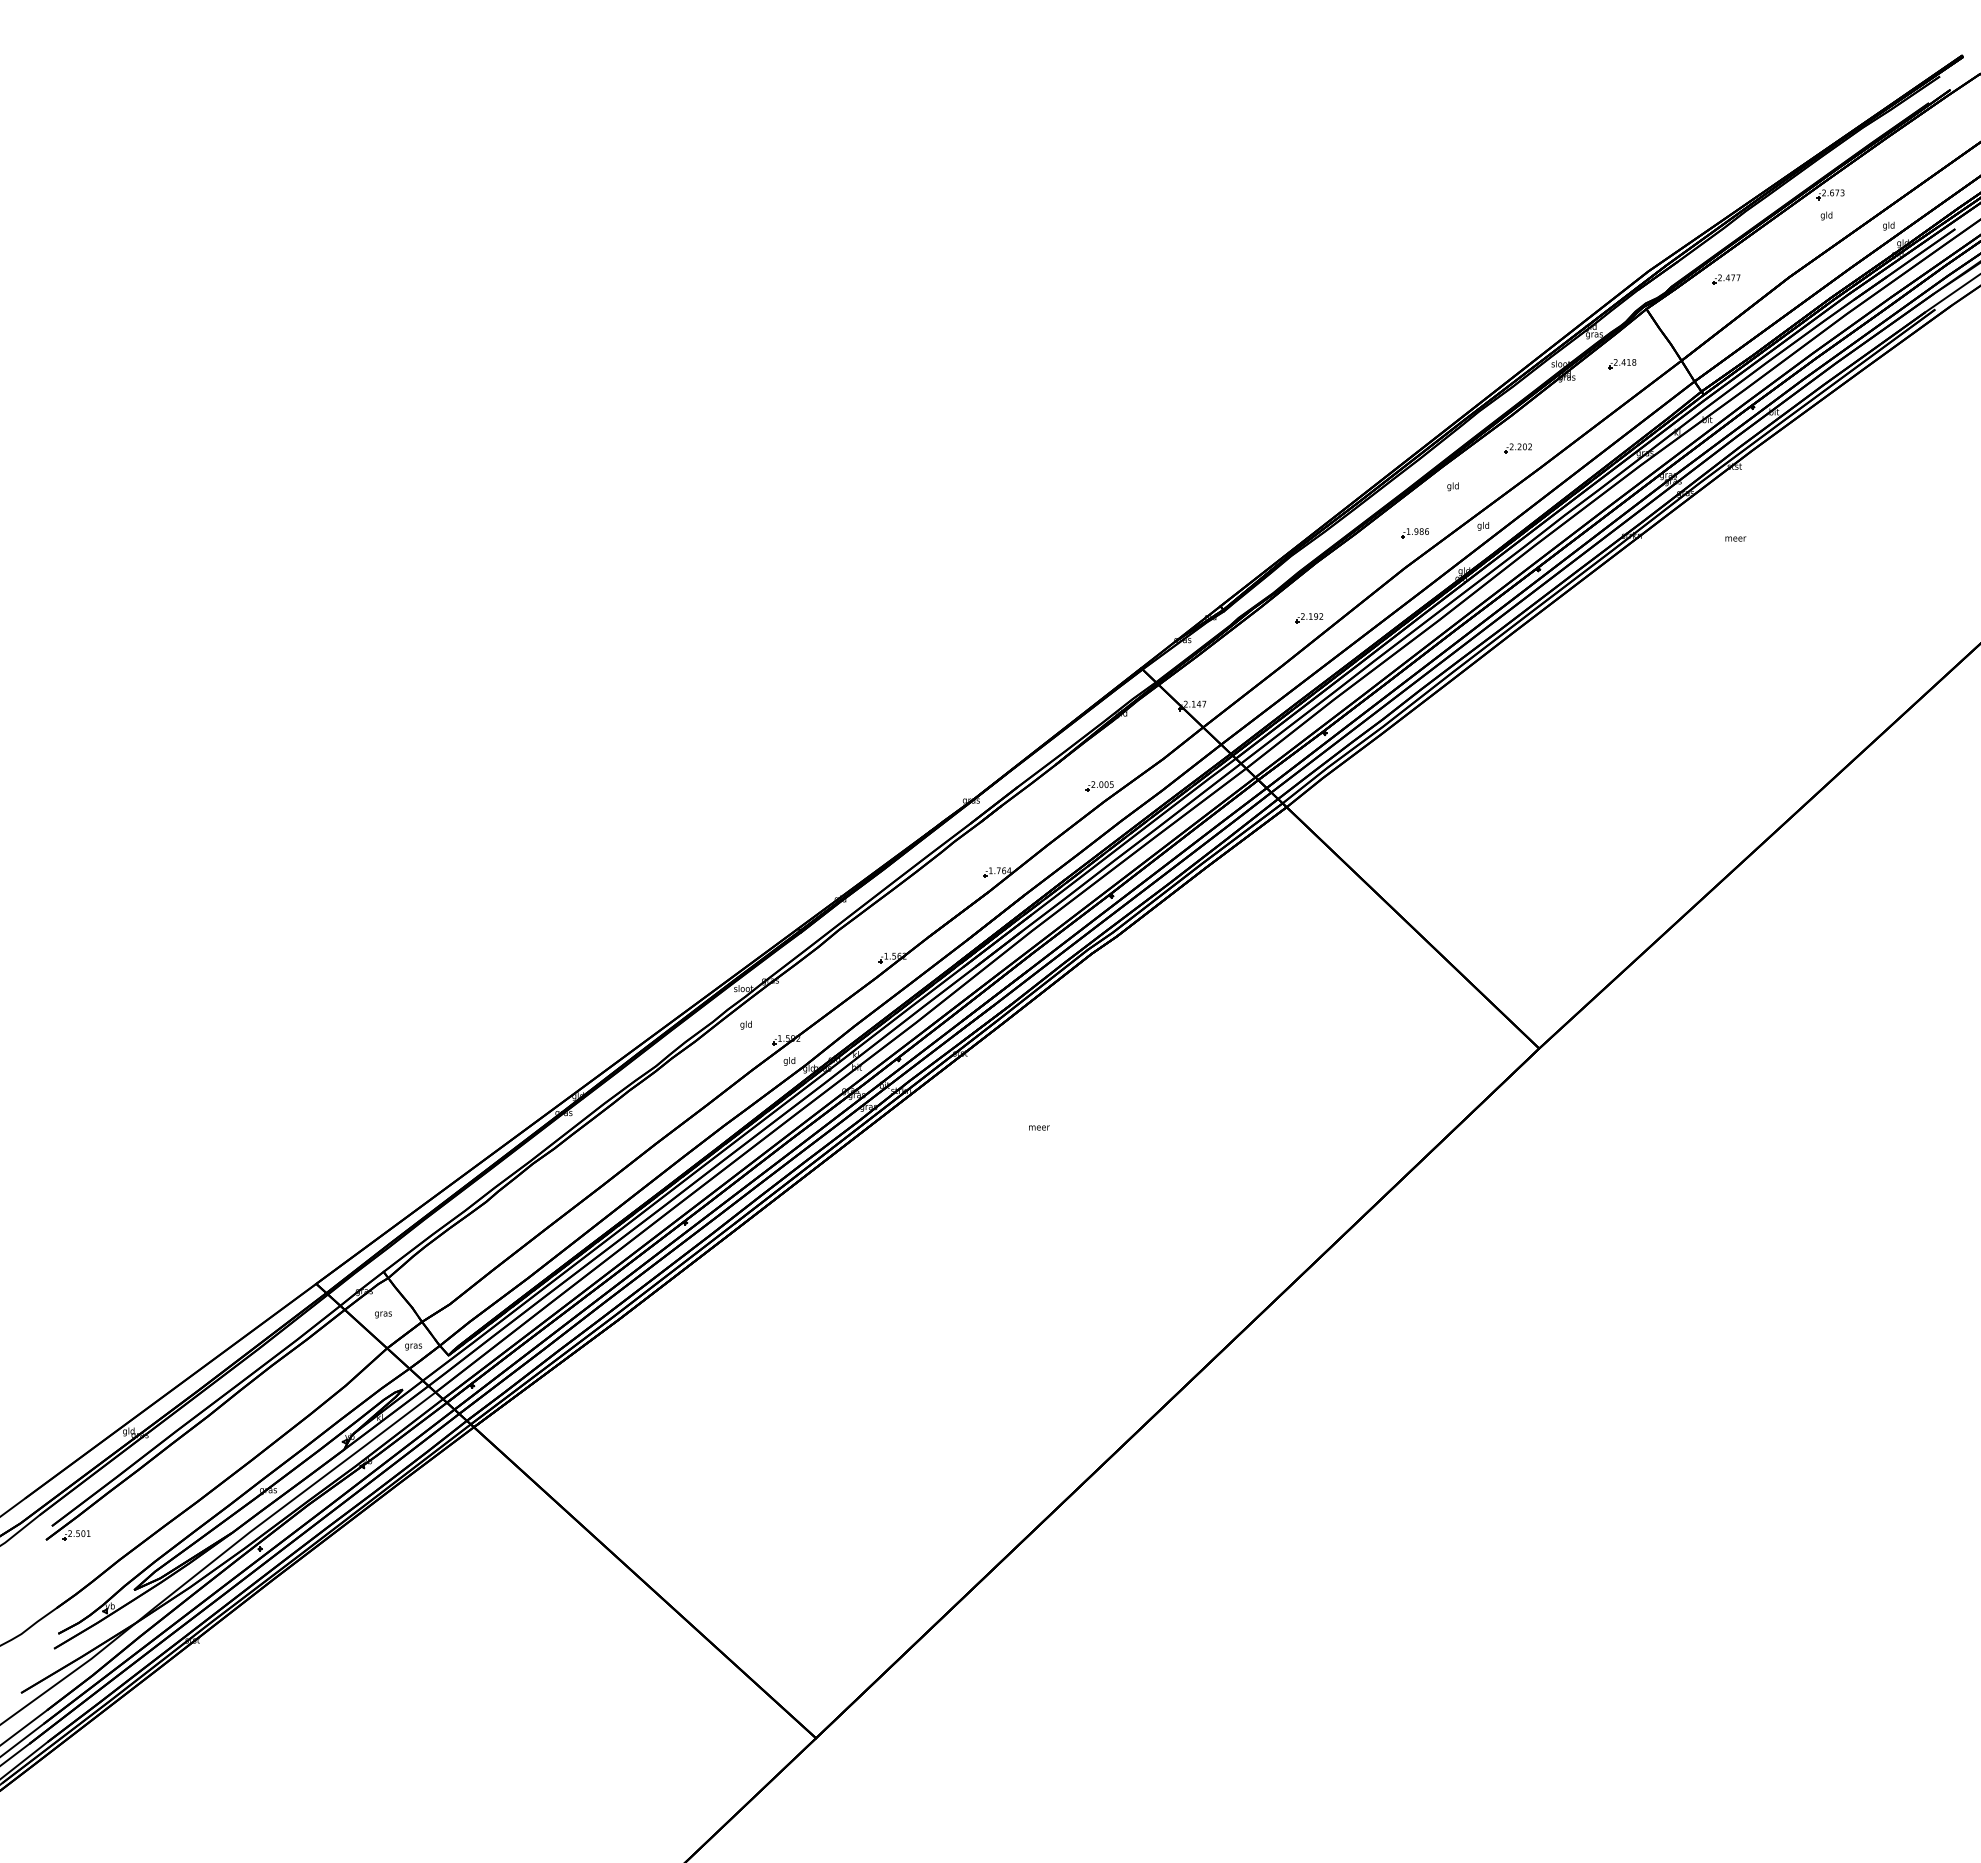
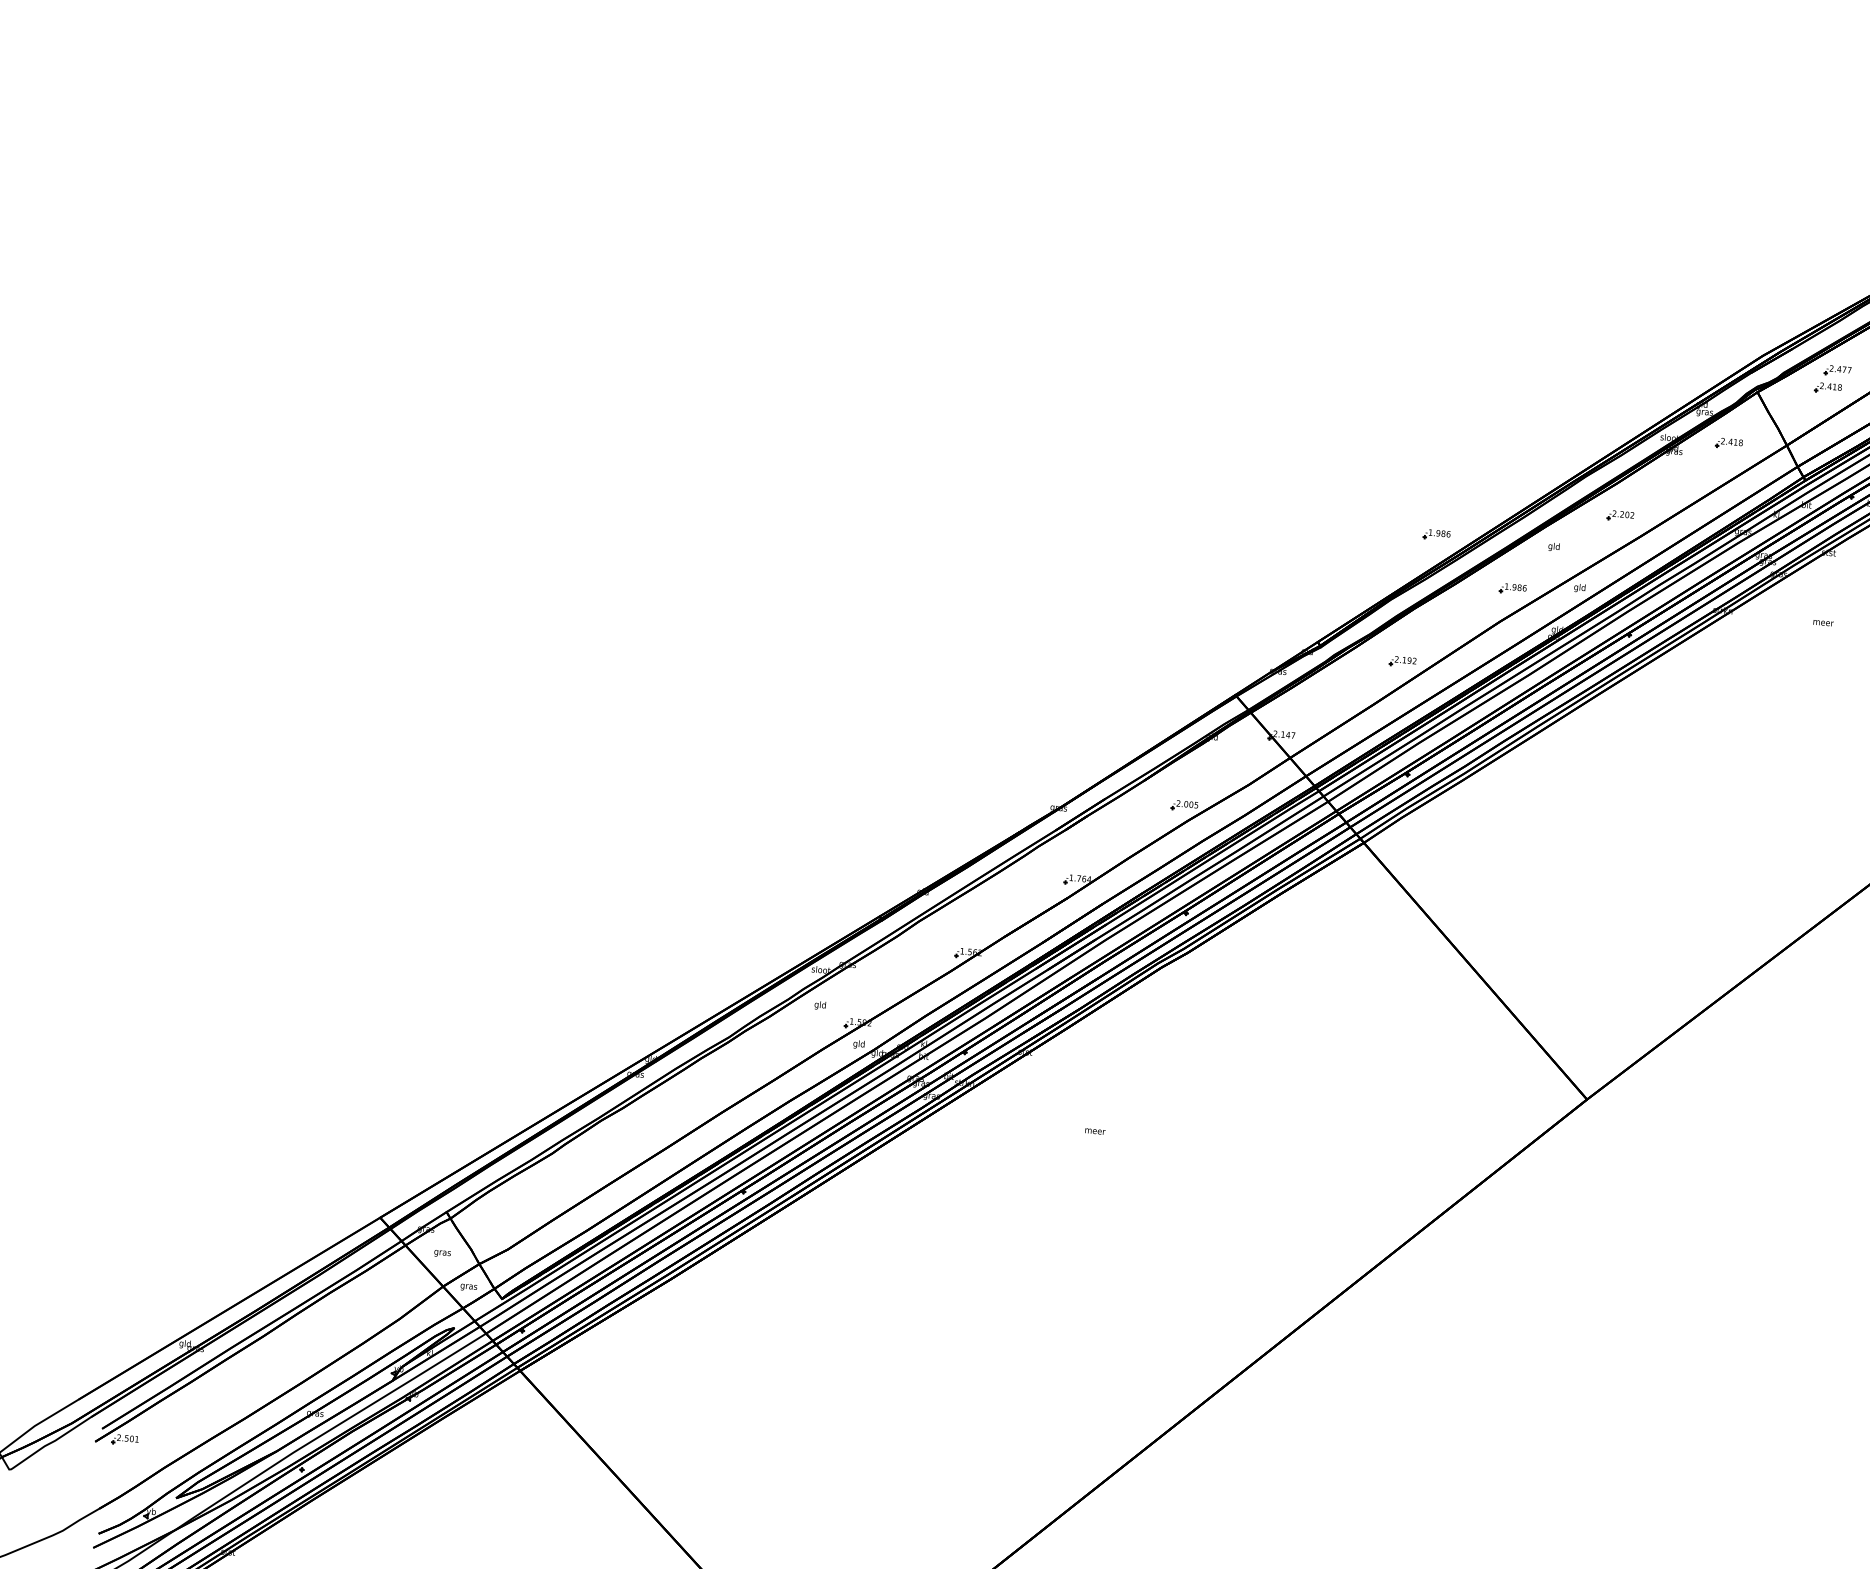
part: (1718, 298) -> (1828, 388), added
part: (1331, 485) -> (1436, 534), added

